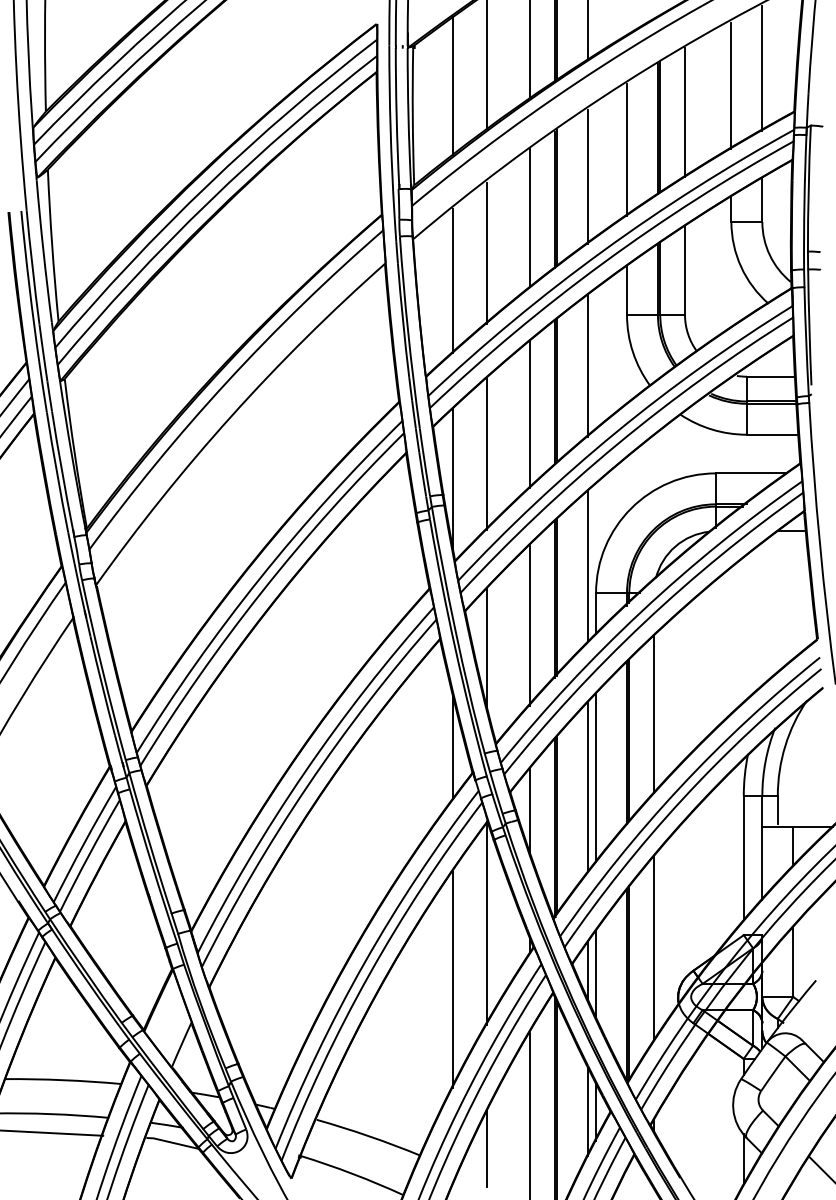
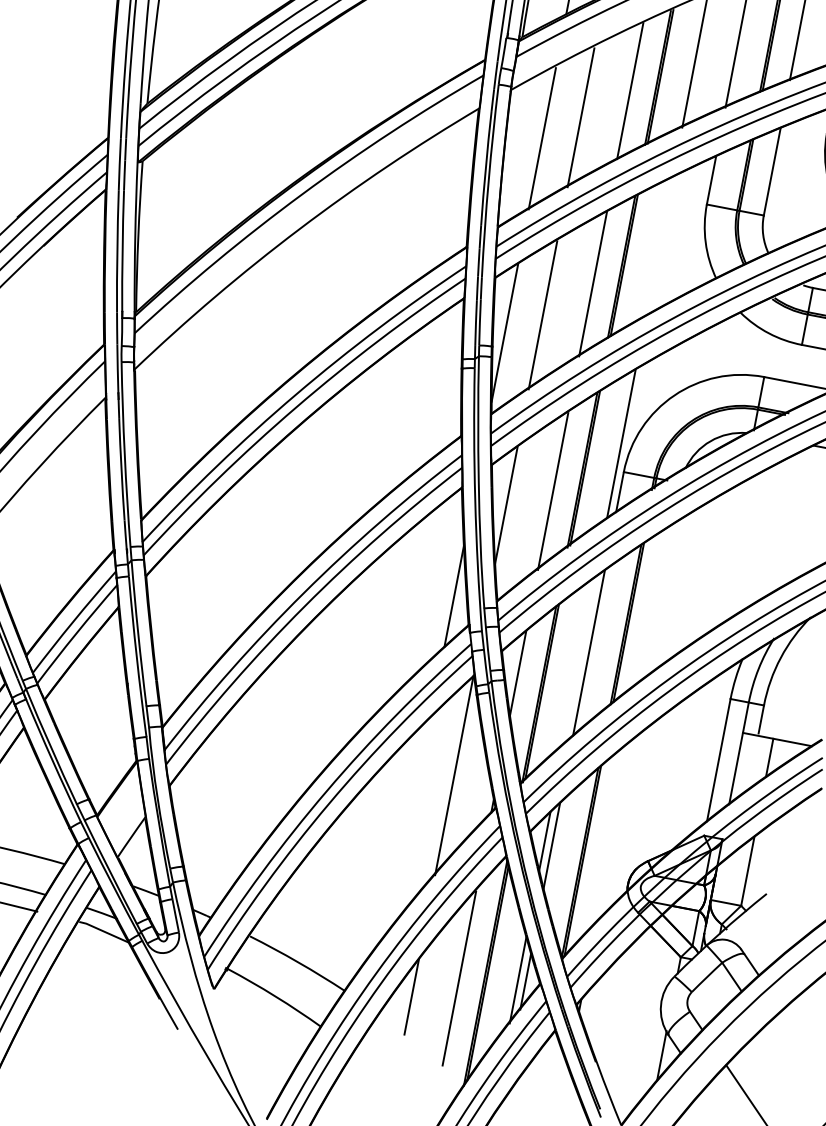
line: (588, 365) -> (659, 246), removed
line: (654, 713) -> (658, 601), removed
line: (588, 786) -> (579, 660), removed
line: (654, 947) -> (614, 830), removed
line: (452, 979) -> (409, 824), removed

